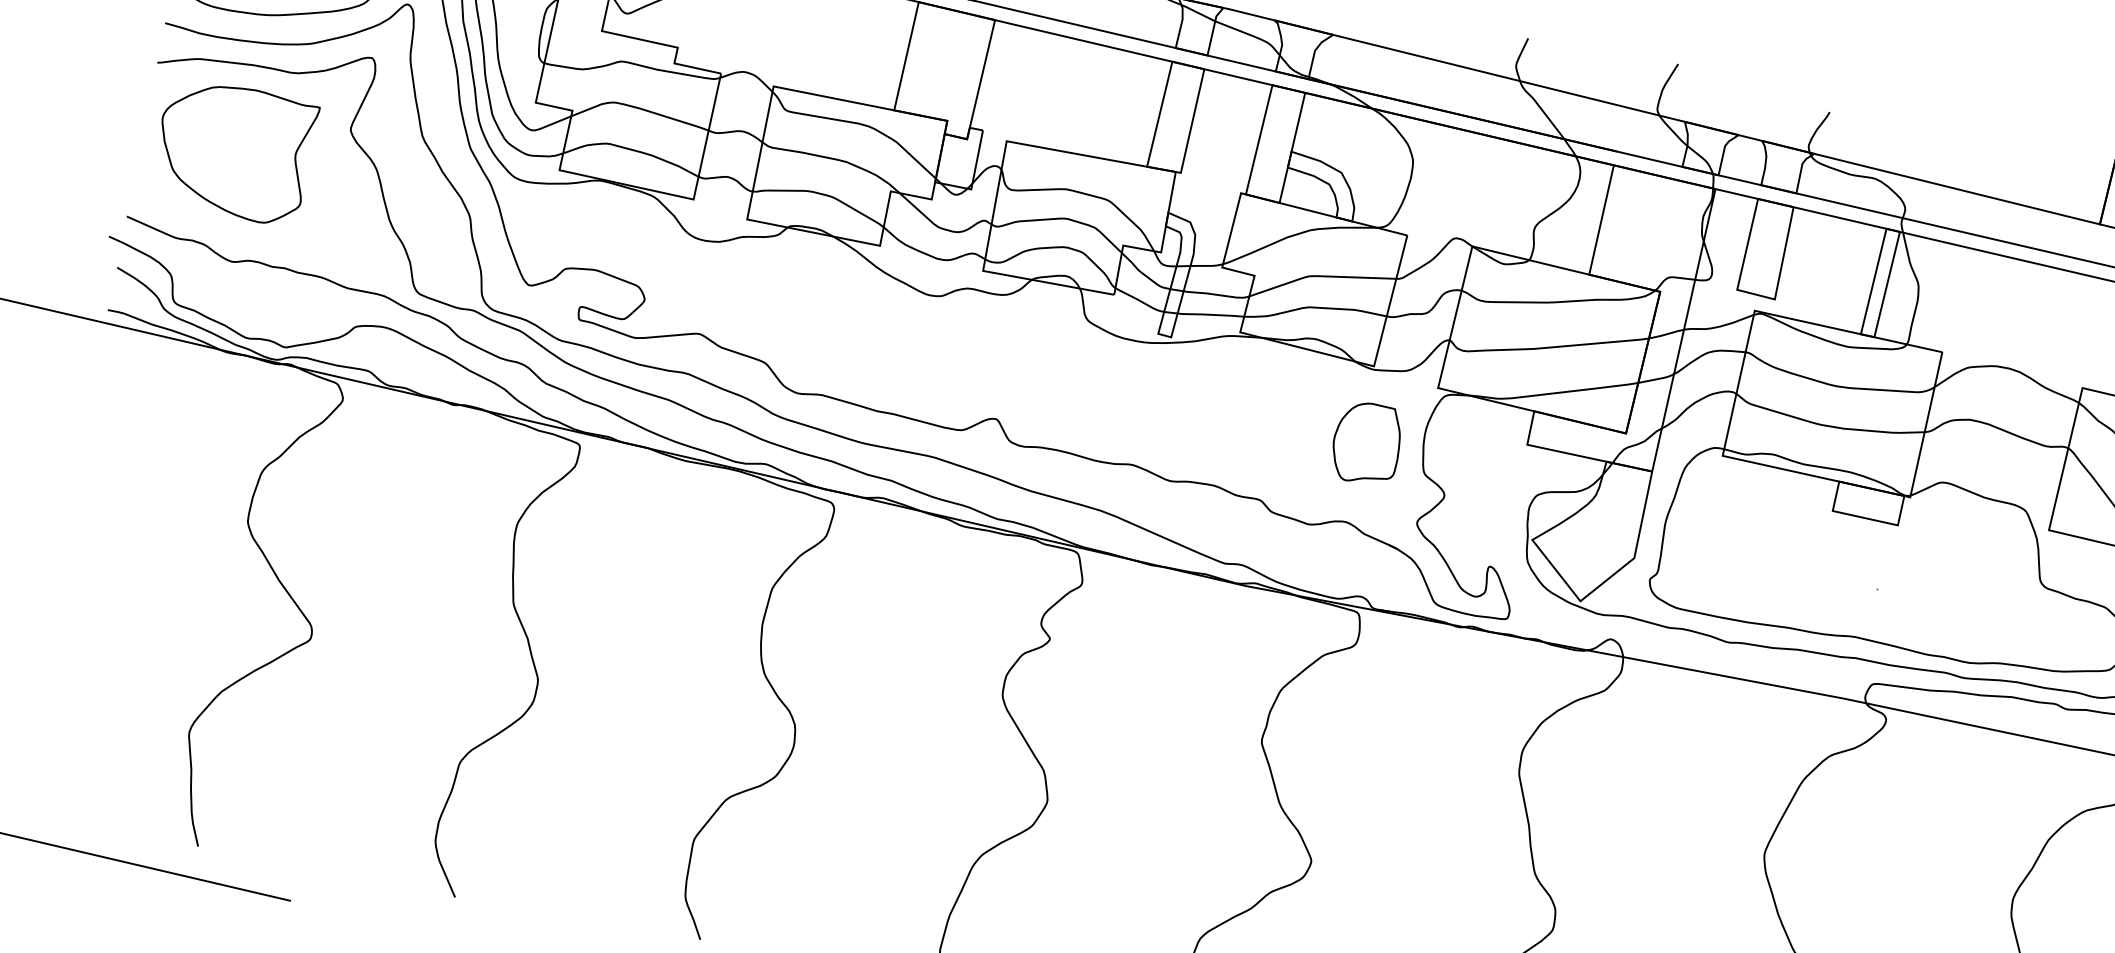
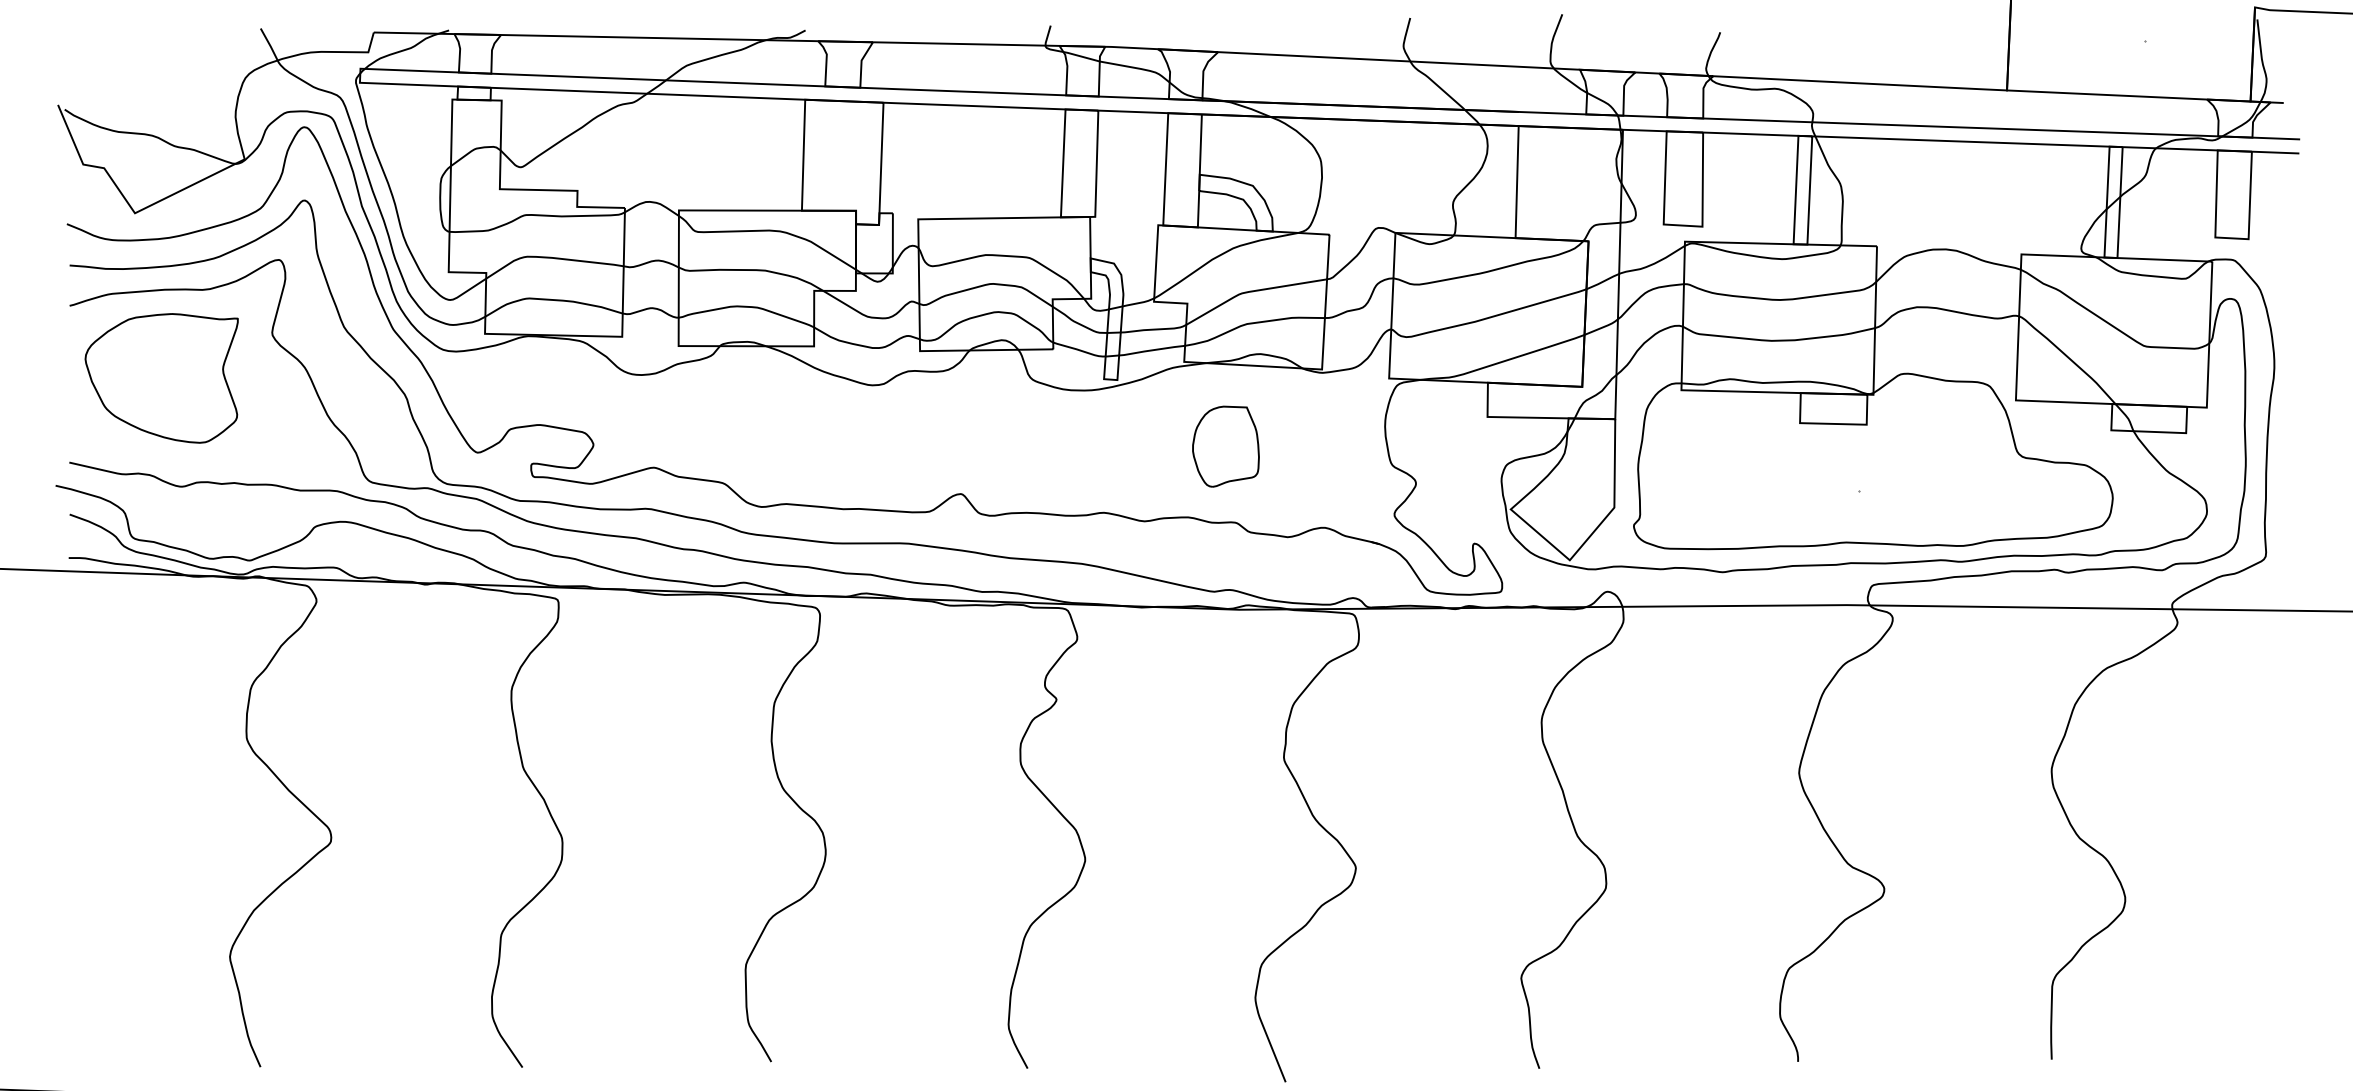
part: (1366, 443) -> (1225, 446), moved

